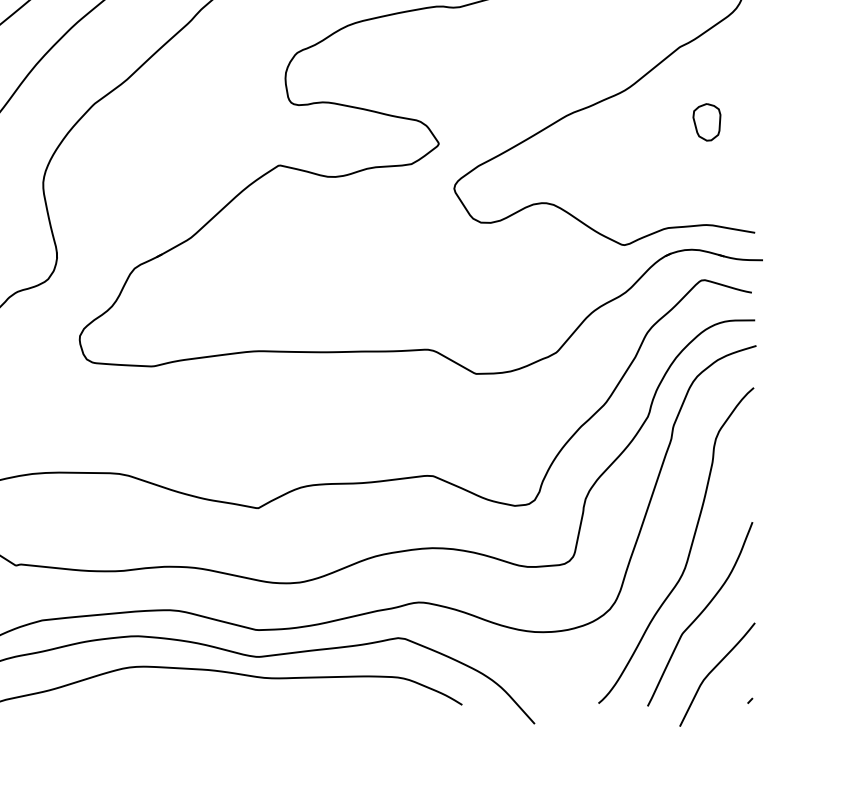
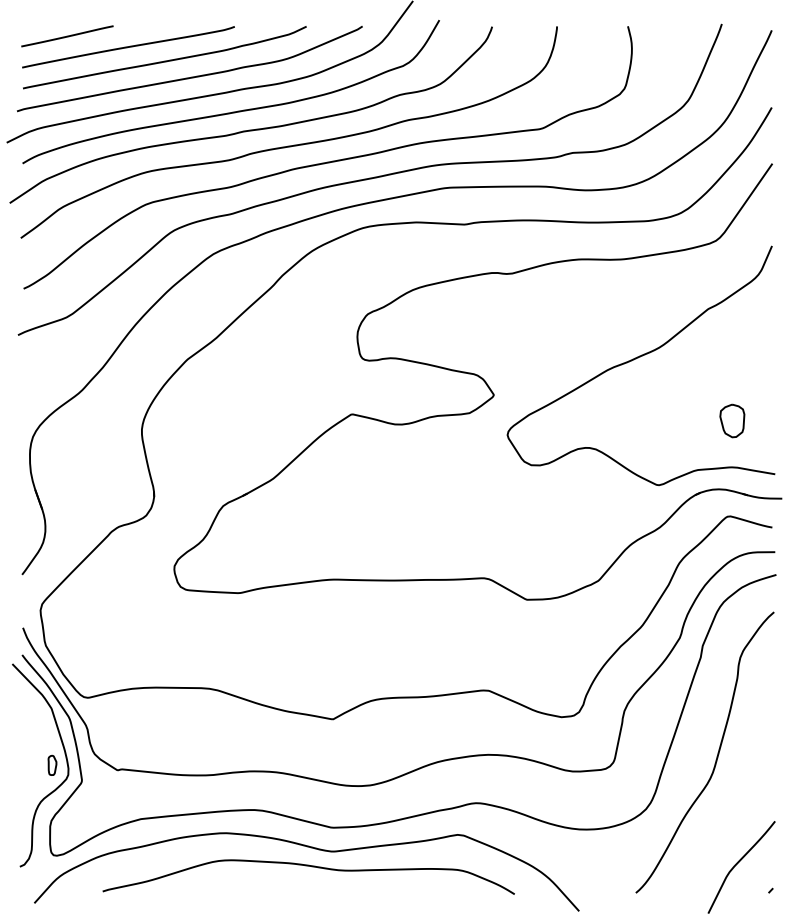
part: (707, 121) -> (732, 420), moved
curve: (700, 614) -> (726, 813), removed

